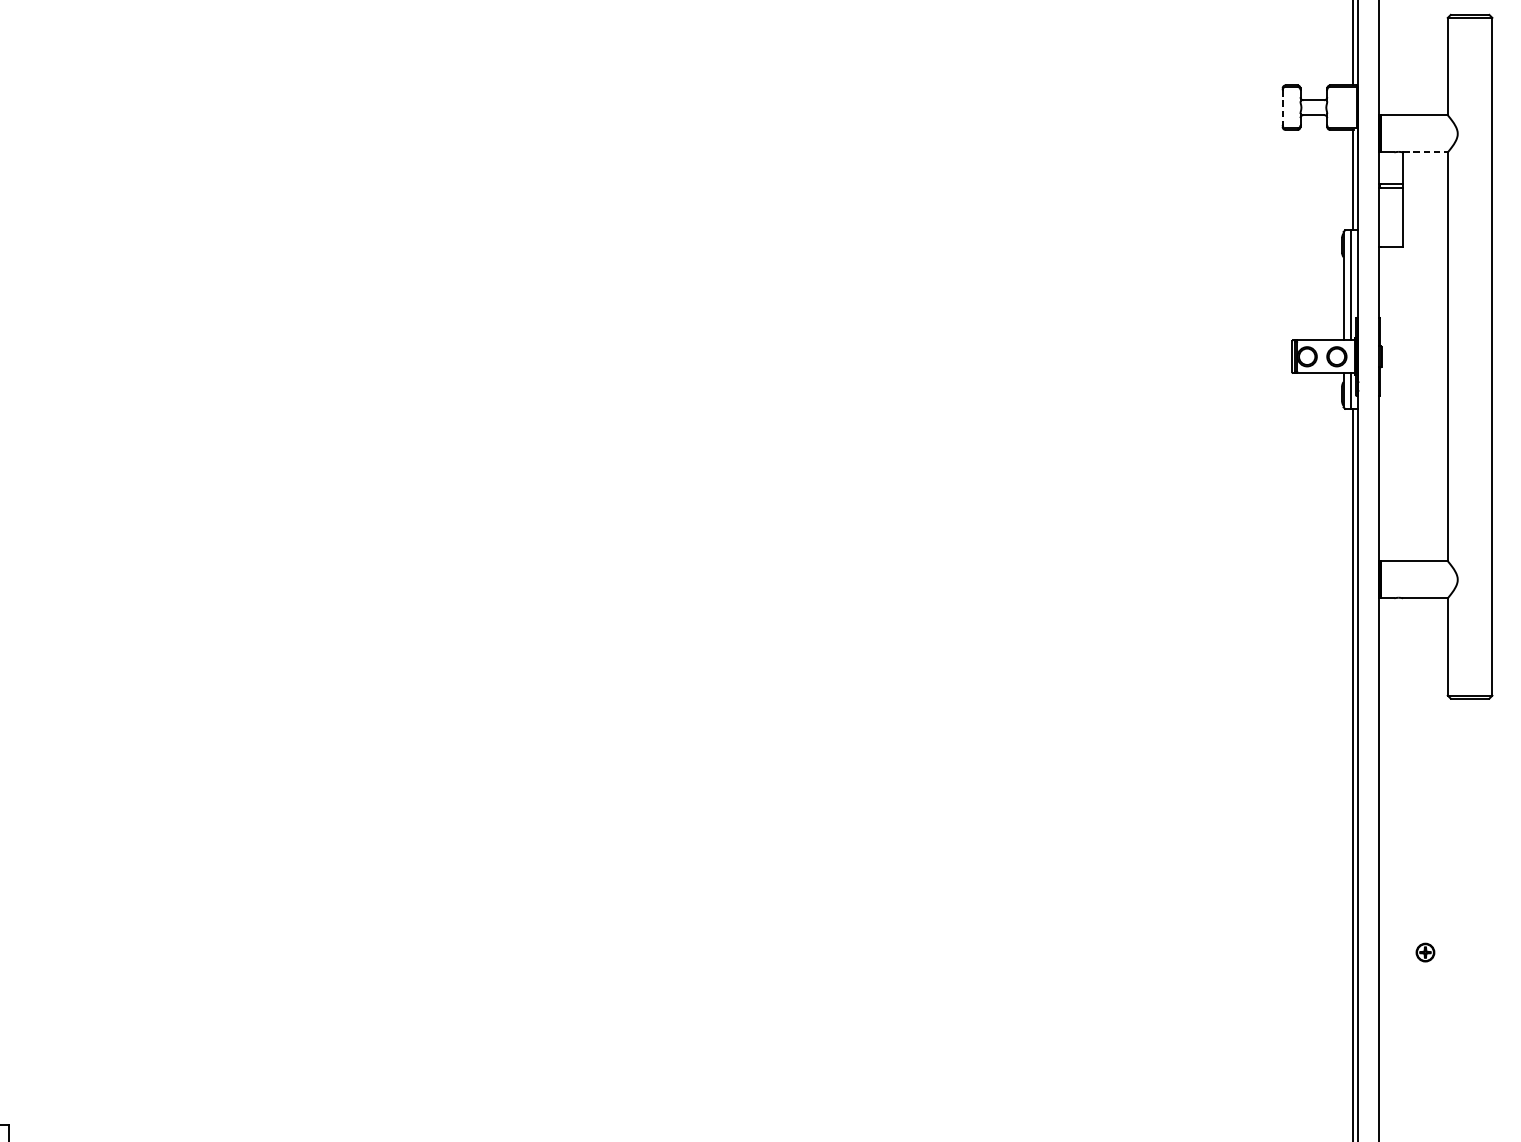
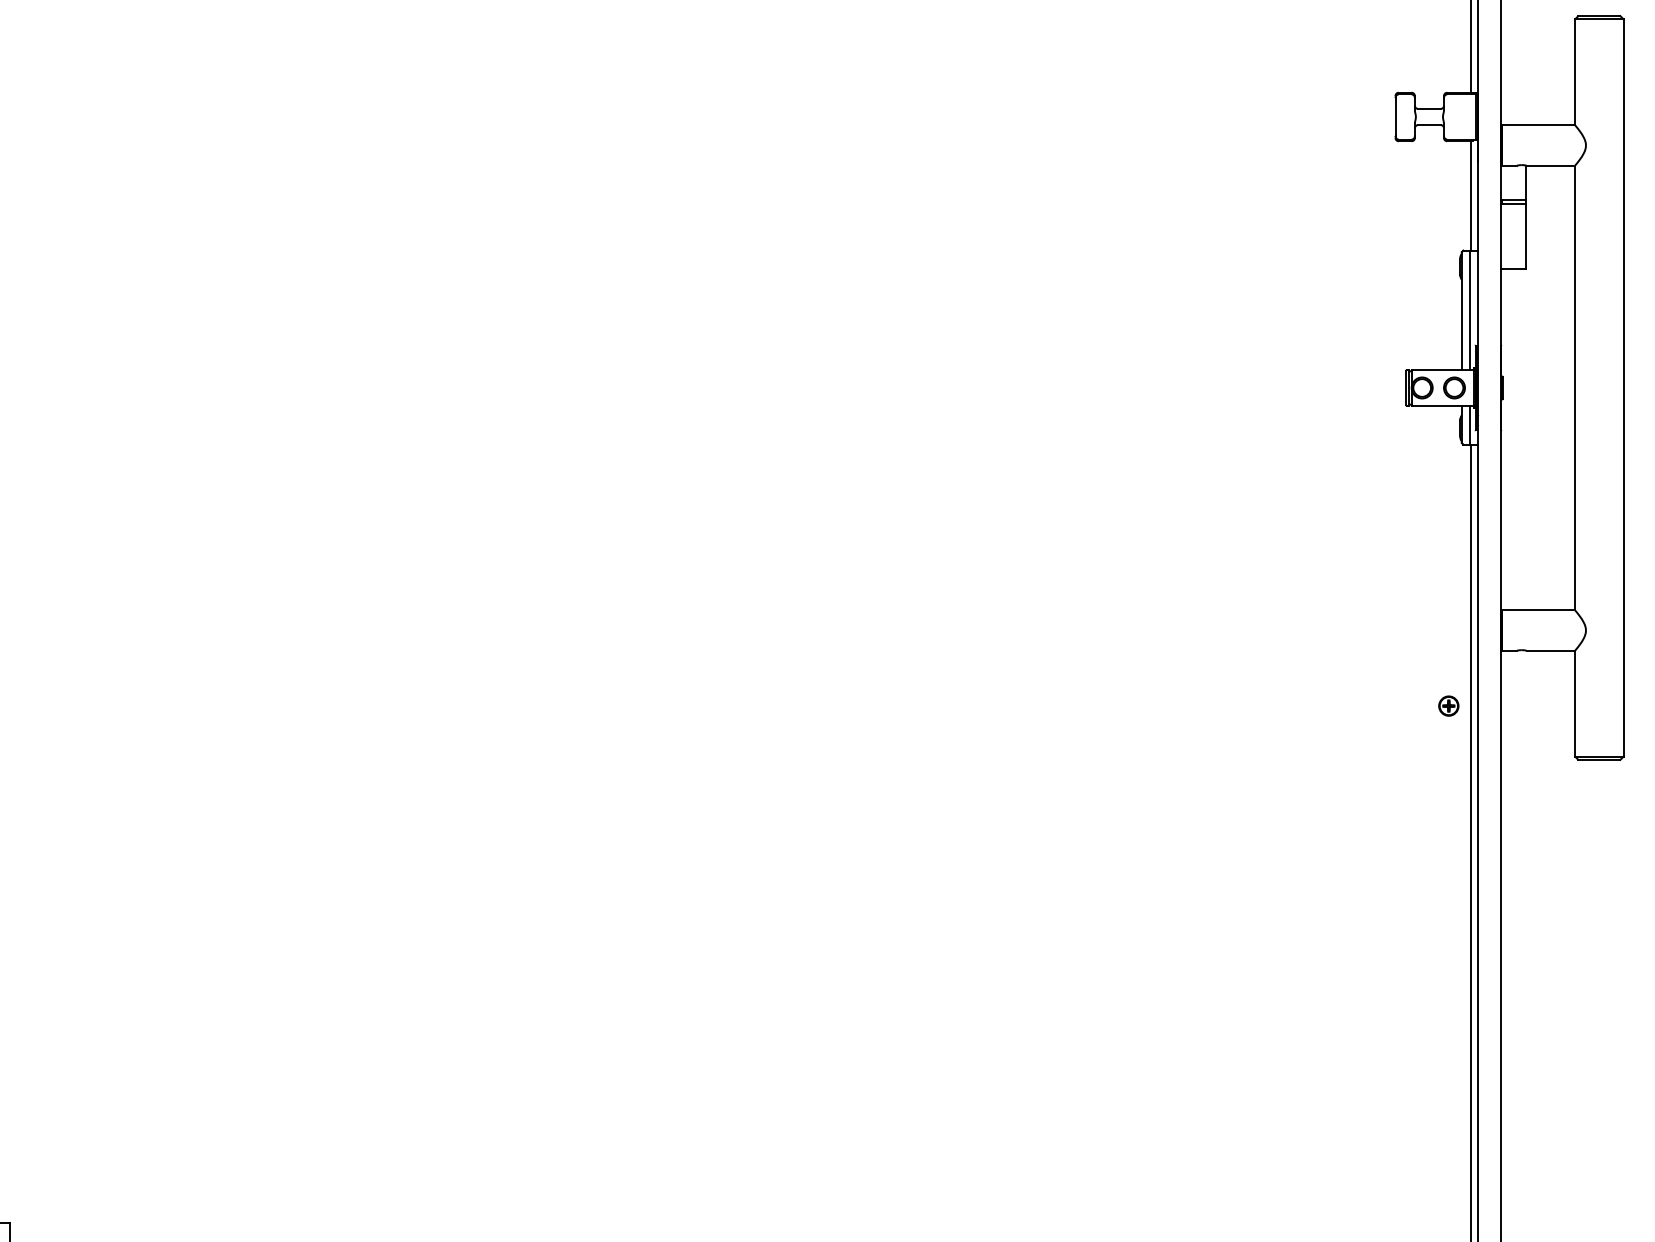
line: (1282, 108) -> (1395, 117), dashed -> solid
line: (1426, 152) -> (1551, 165), dashed -> solid
part: (1425, 952) -> (1448, 705), moved

